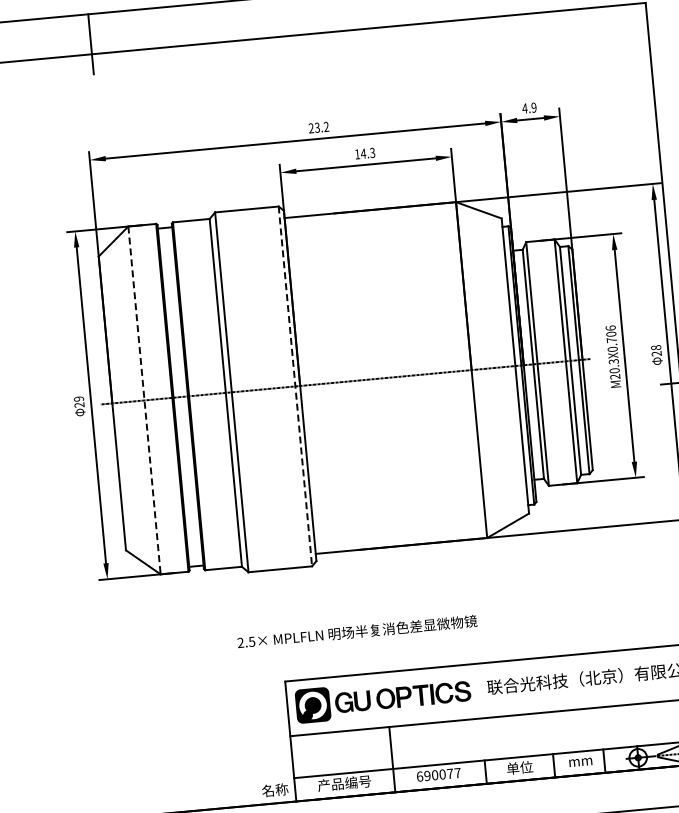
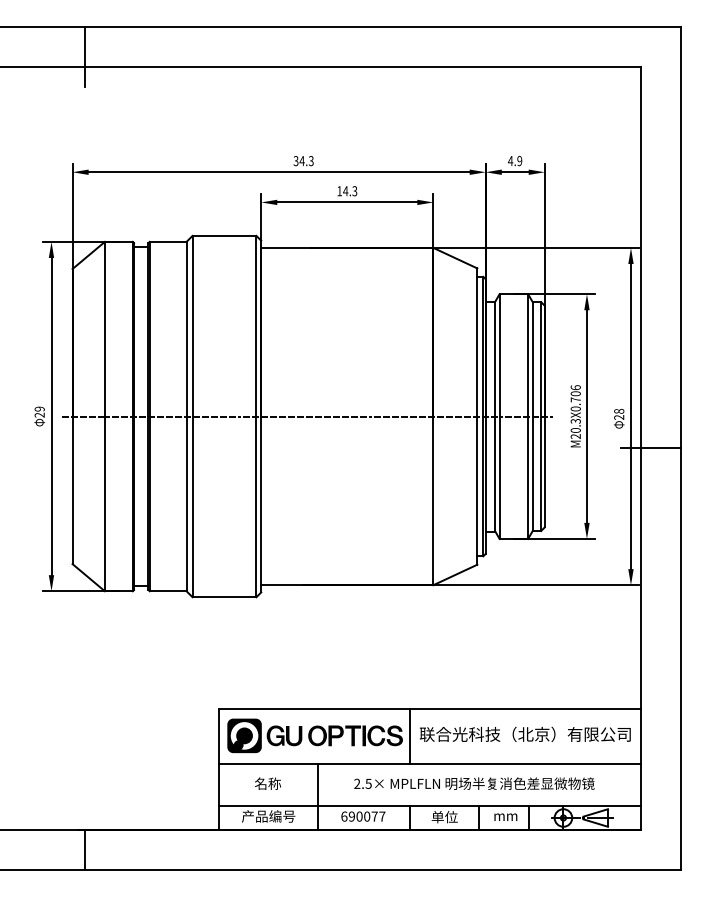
text: (318, 128) -> (303, 161), 23.2 -> 34.3
line: (295, 386) -> (256, 416), dashed -> solid
line: (144, 400) -> (104, 416), dashed -> solid
text: (357, 631) -> (474, 783), moved
line: (478, 690) -> (410, 736), added
text: (274, 790) -> (267, 783), moved

